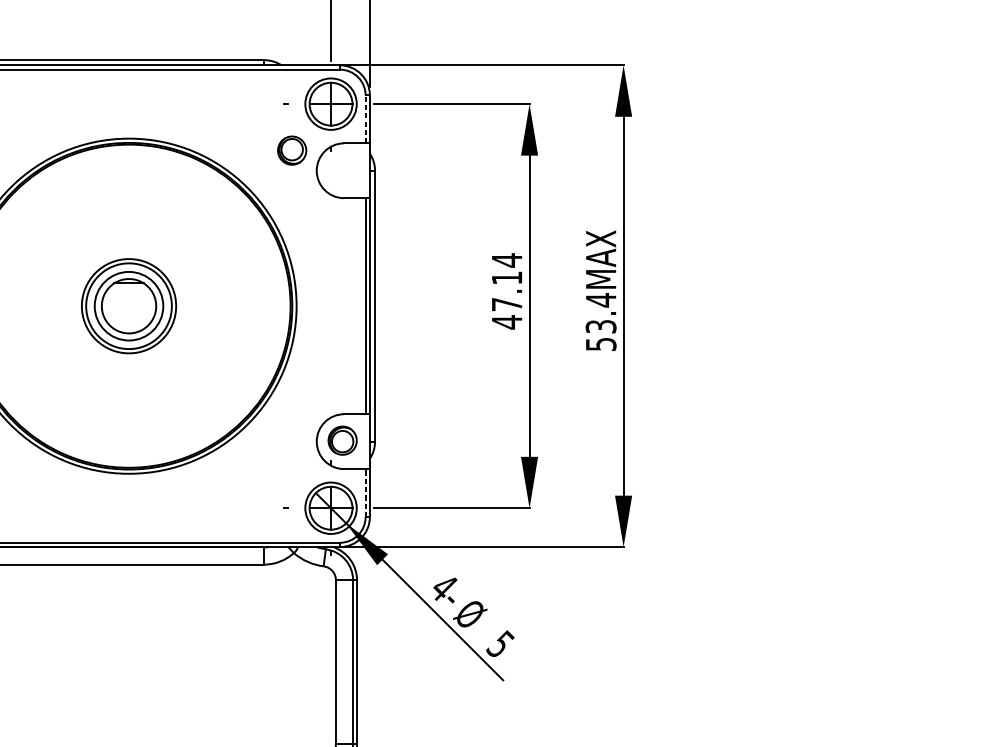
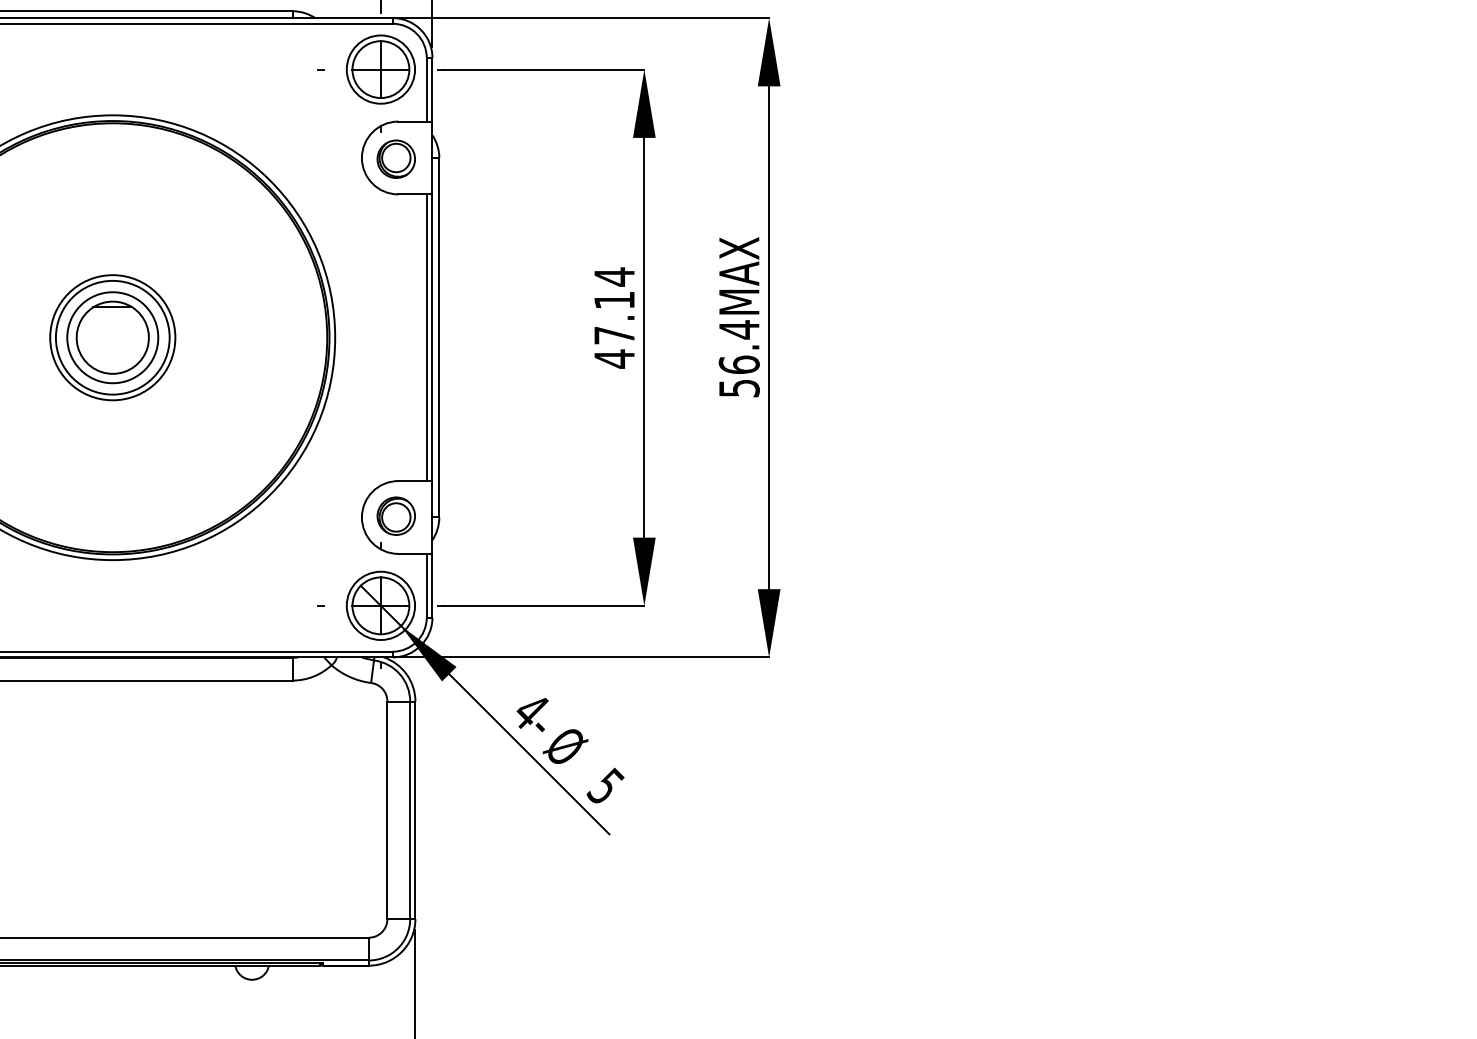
line: (365, 119) -> (426, 89), dashed -> solid
part: (291, 150) -> (395, 158), moved
text: (600, 326) -> (738, 364), 53.4MAX -> 56.4MAX
line: (365, 492) -> (426, 585), dashed -> solid

